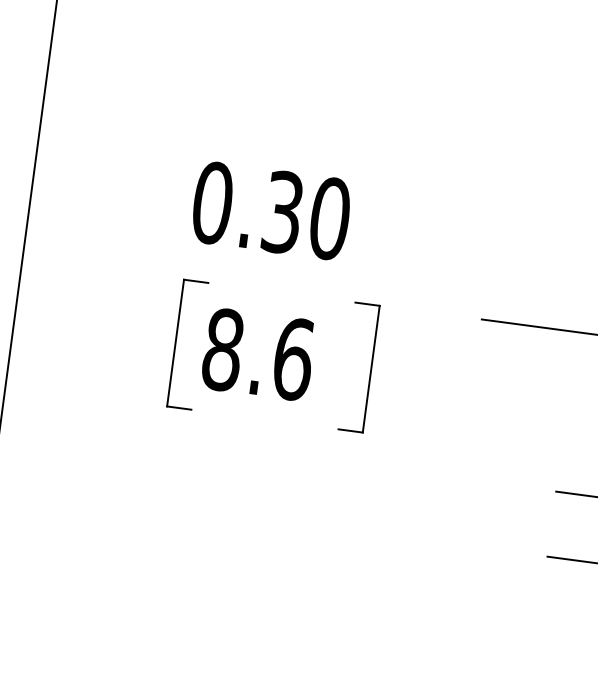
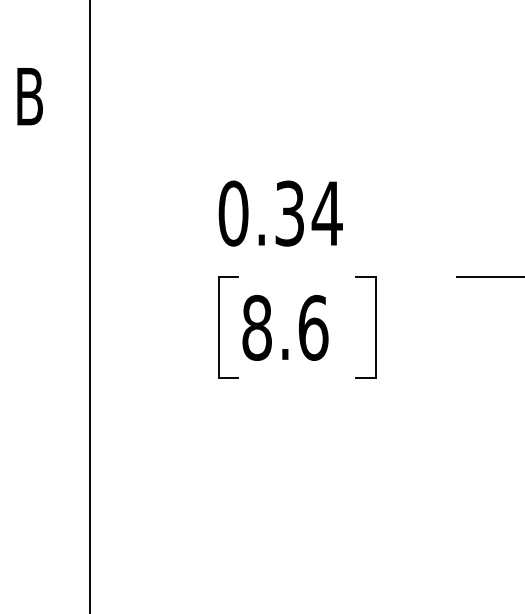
text: (328, 218) -> (326, 213), 0.30 -> 0.34

